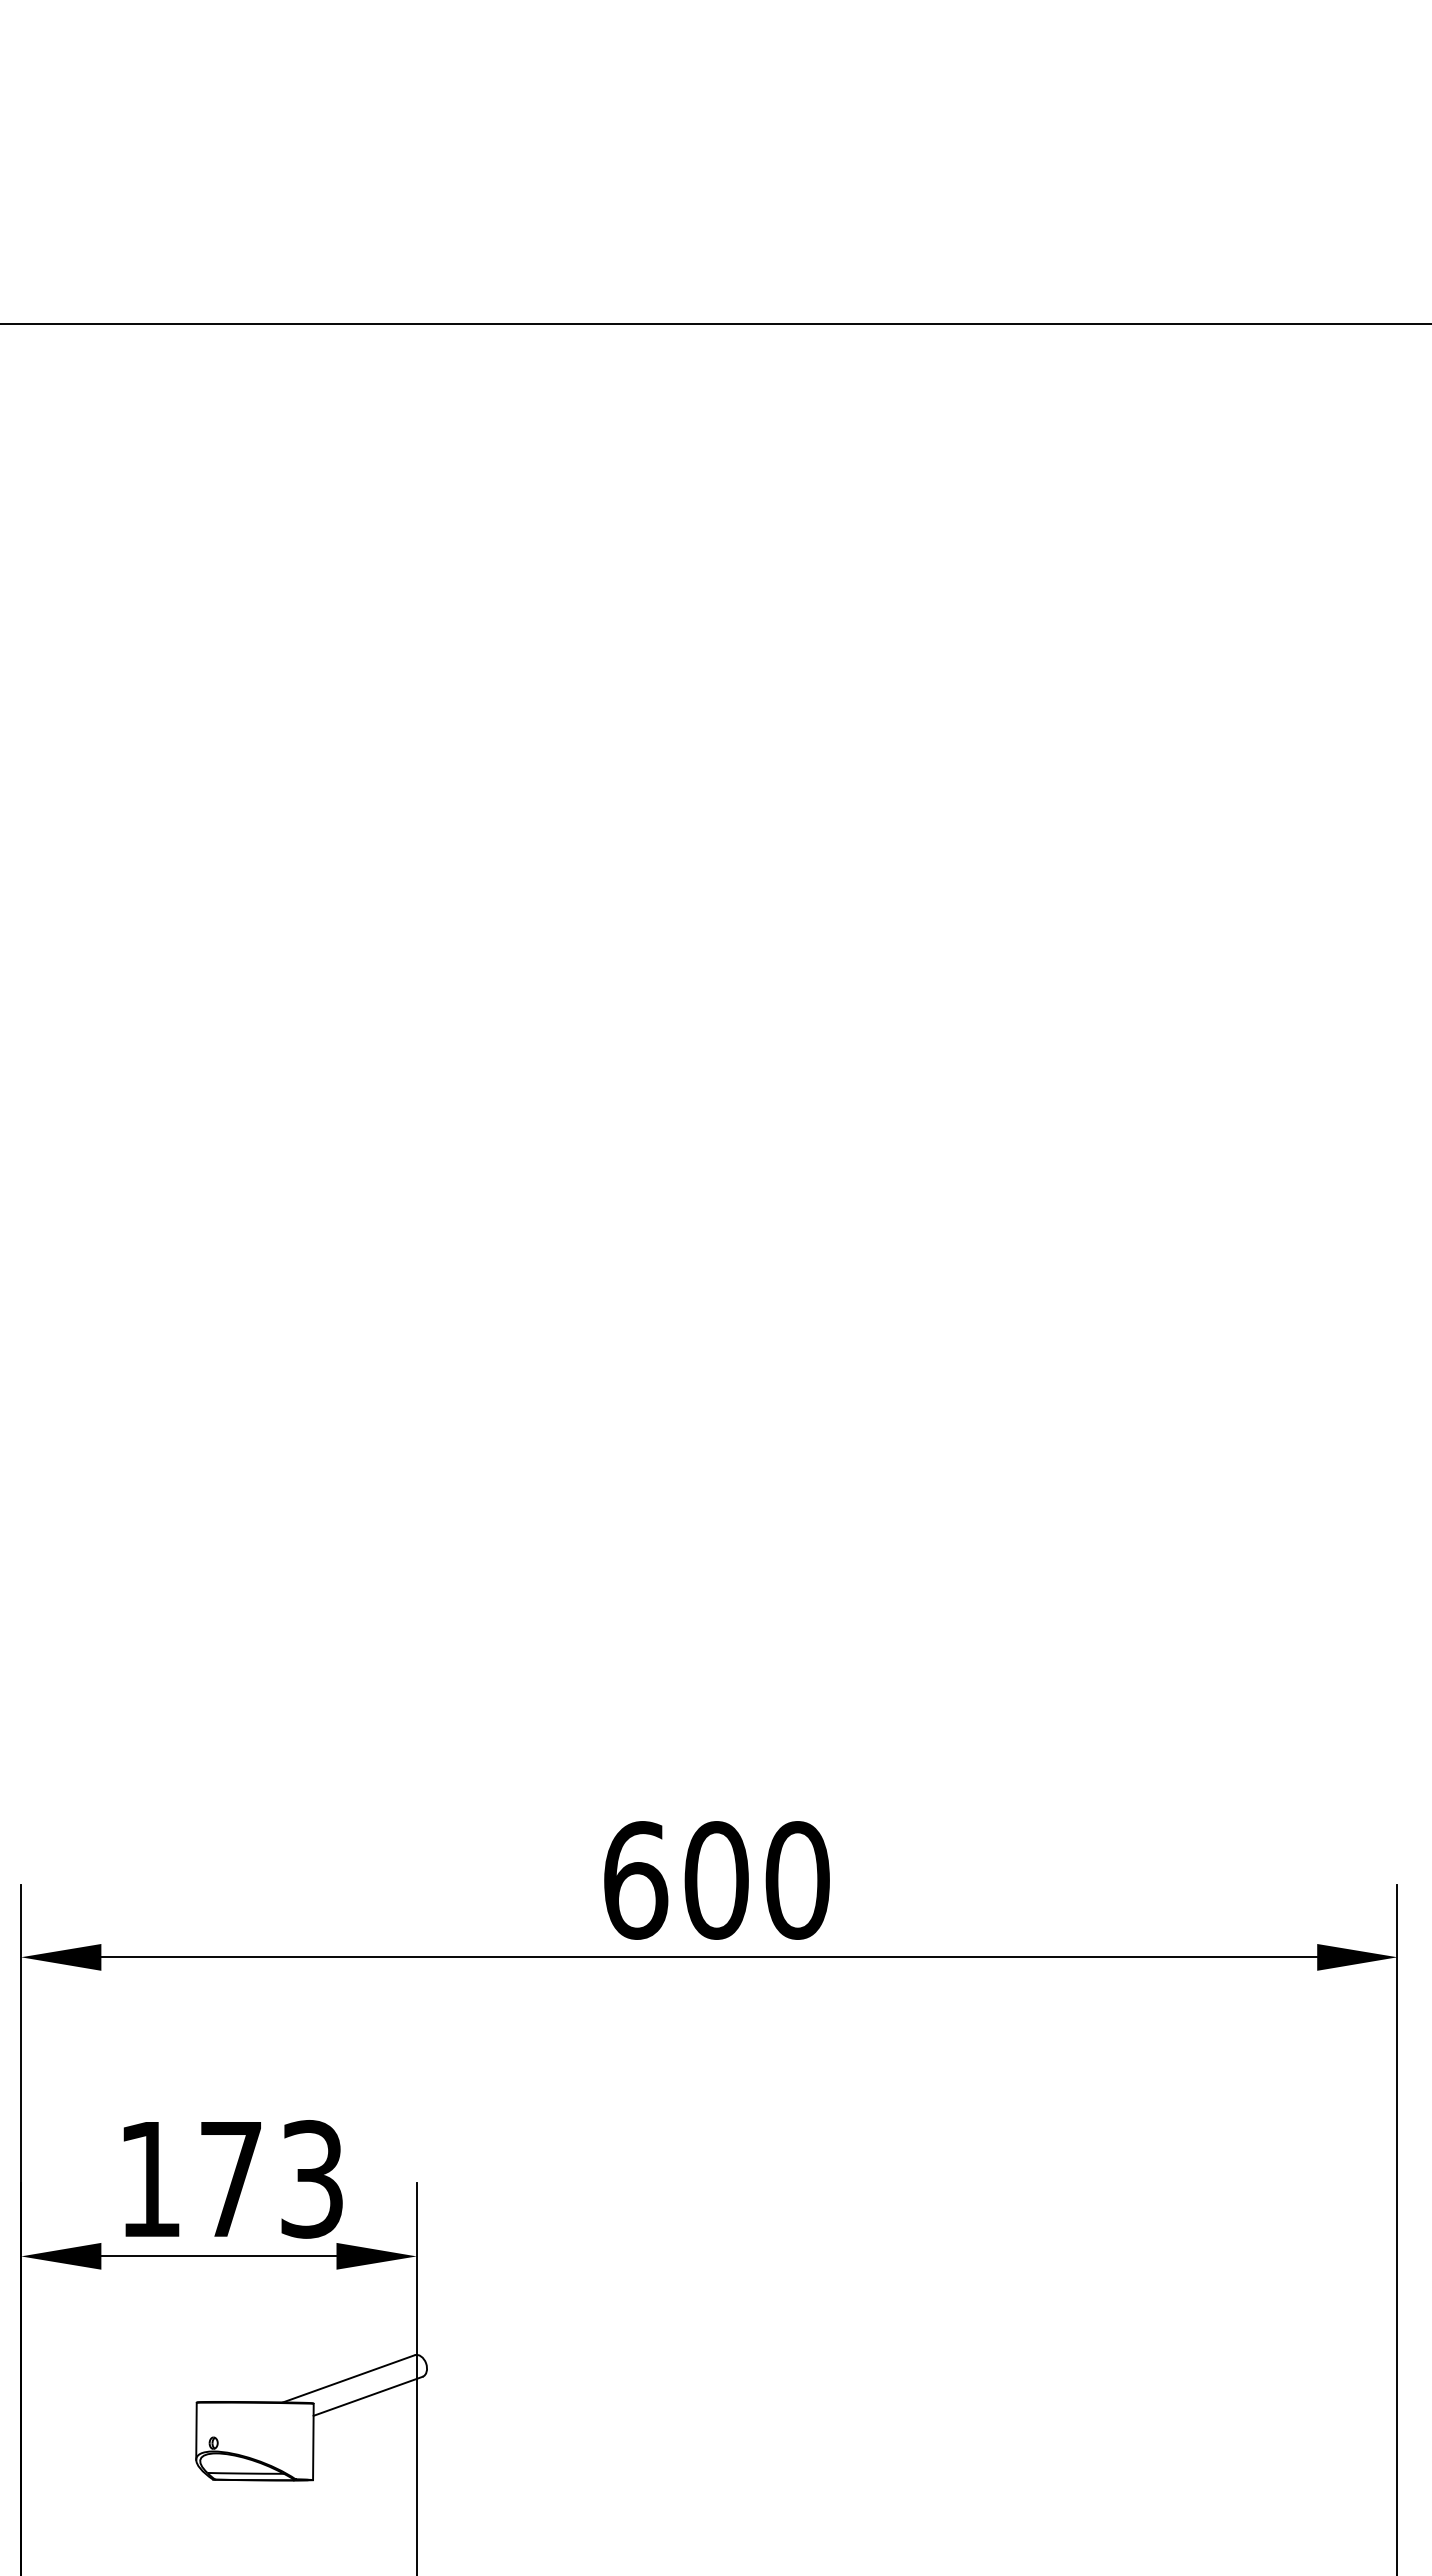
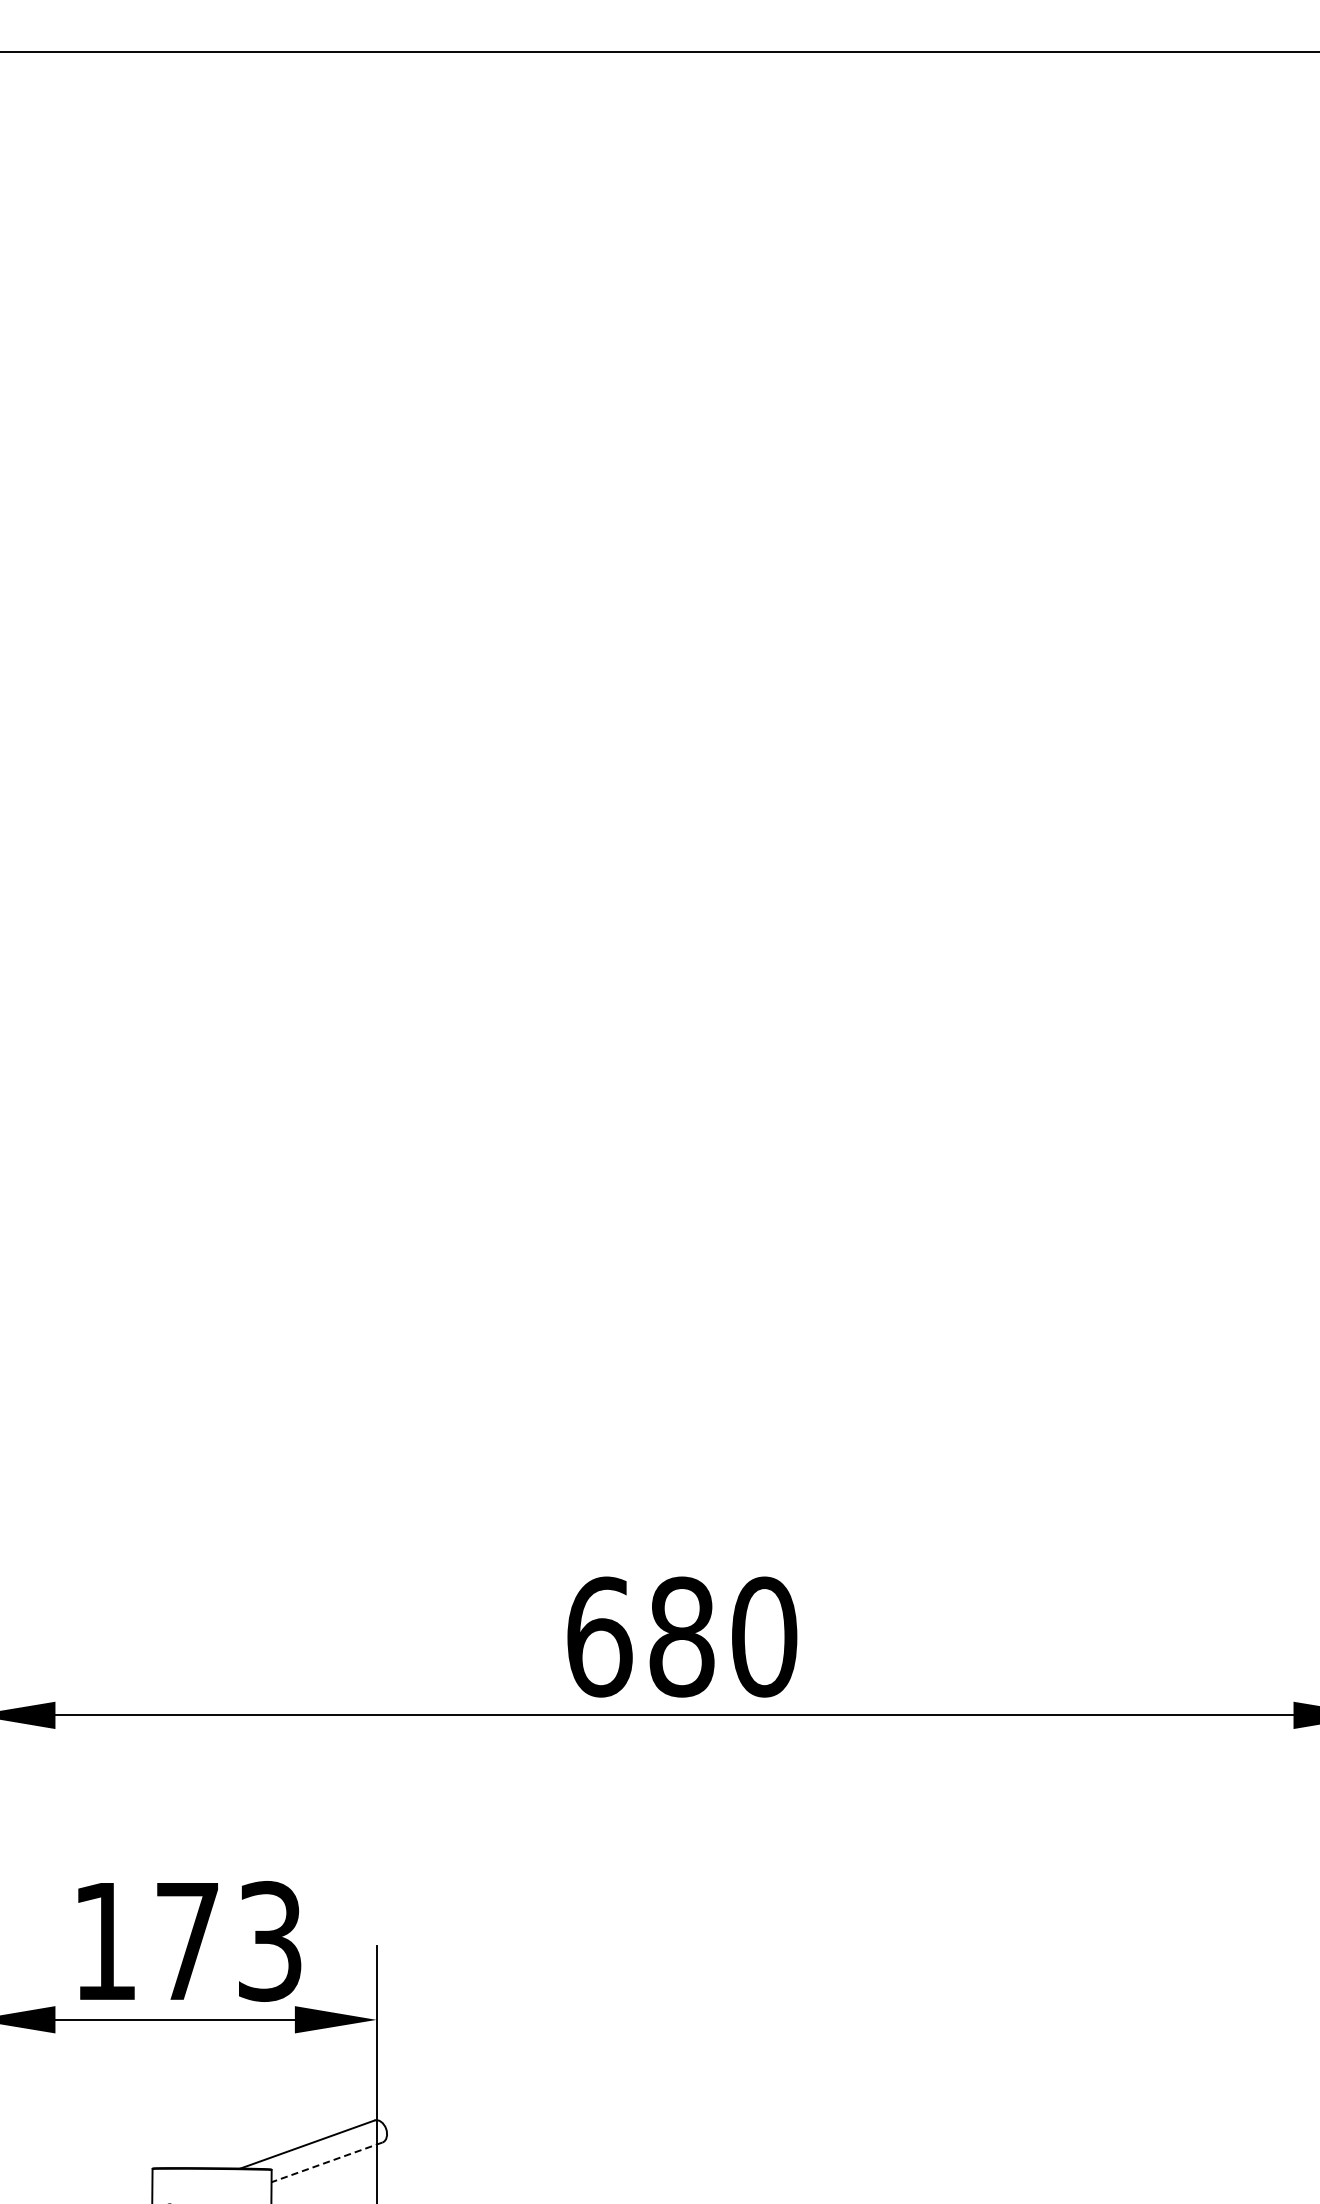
text: (716, 1880) -> (681, 1637), 600 -> 680
line: (368, 2396) -> (327, 2162), solid -> dashed

